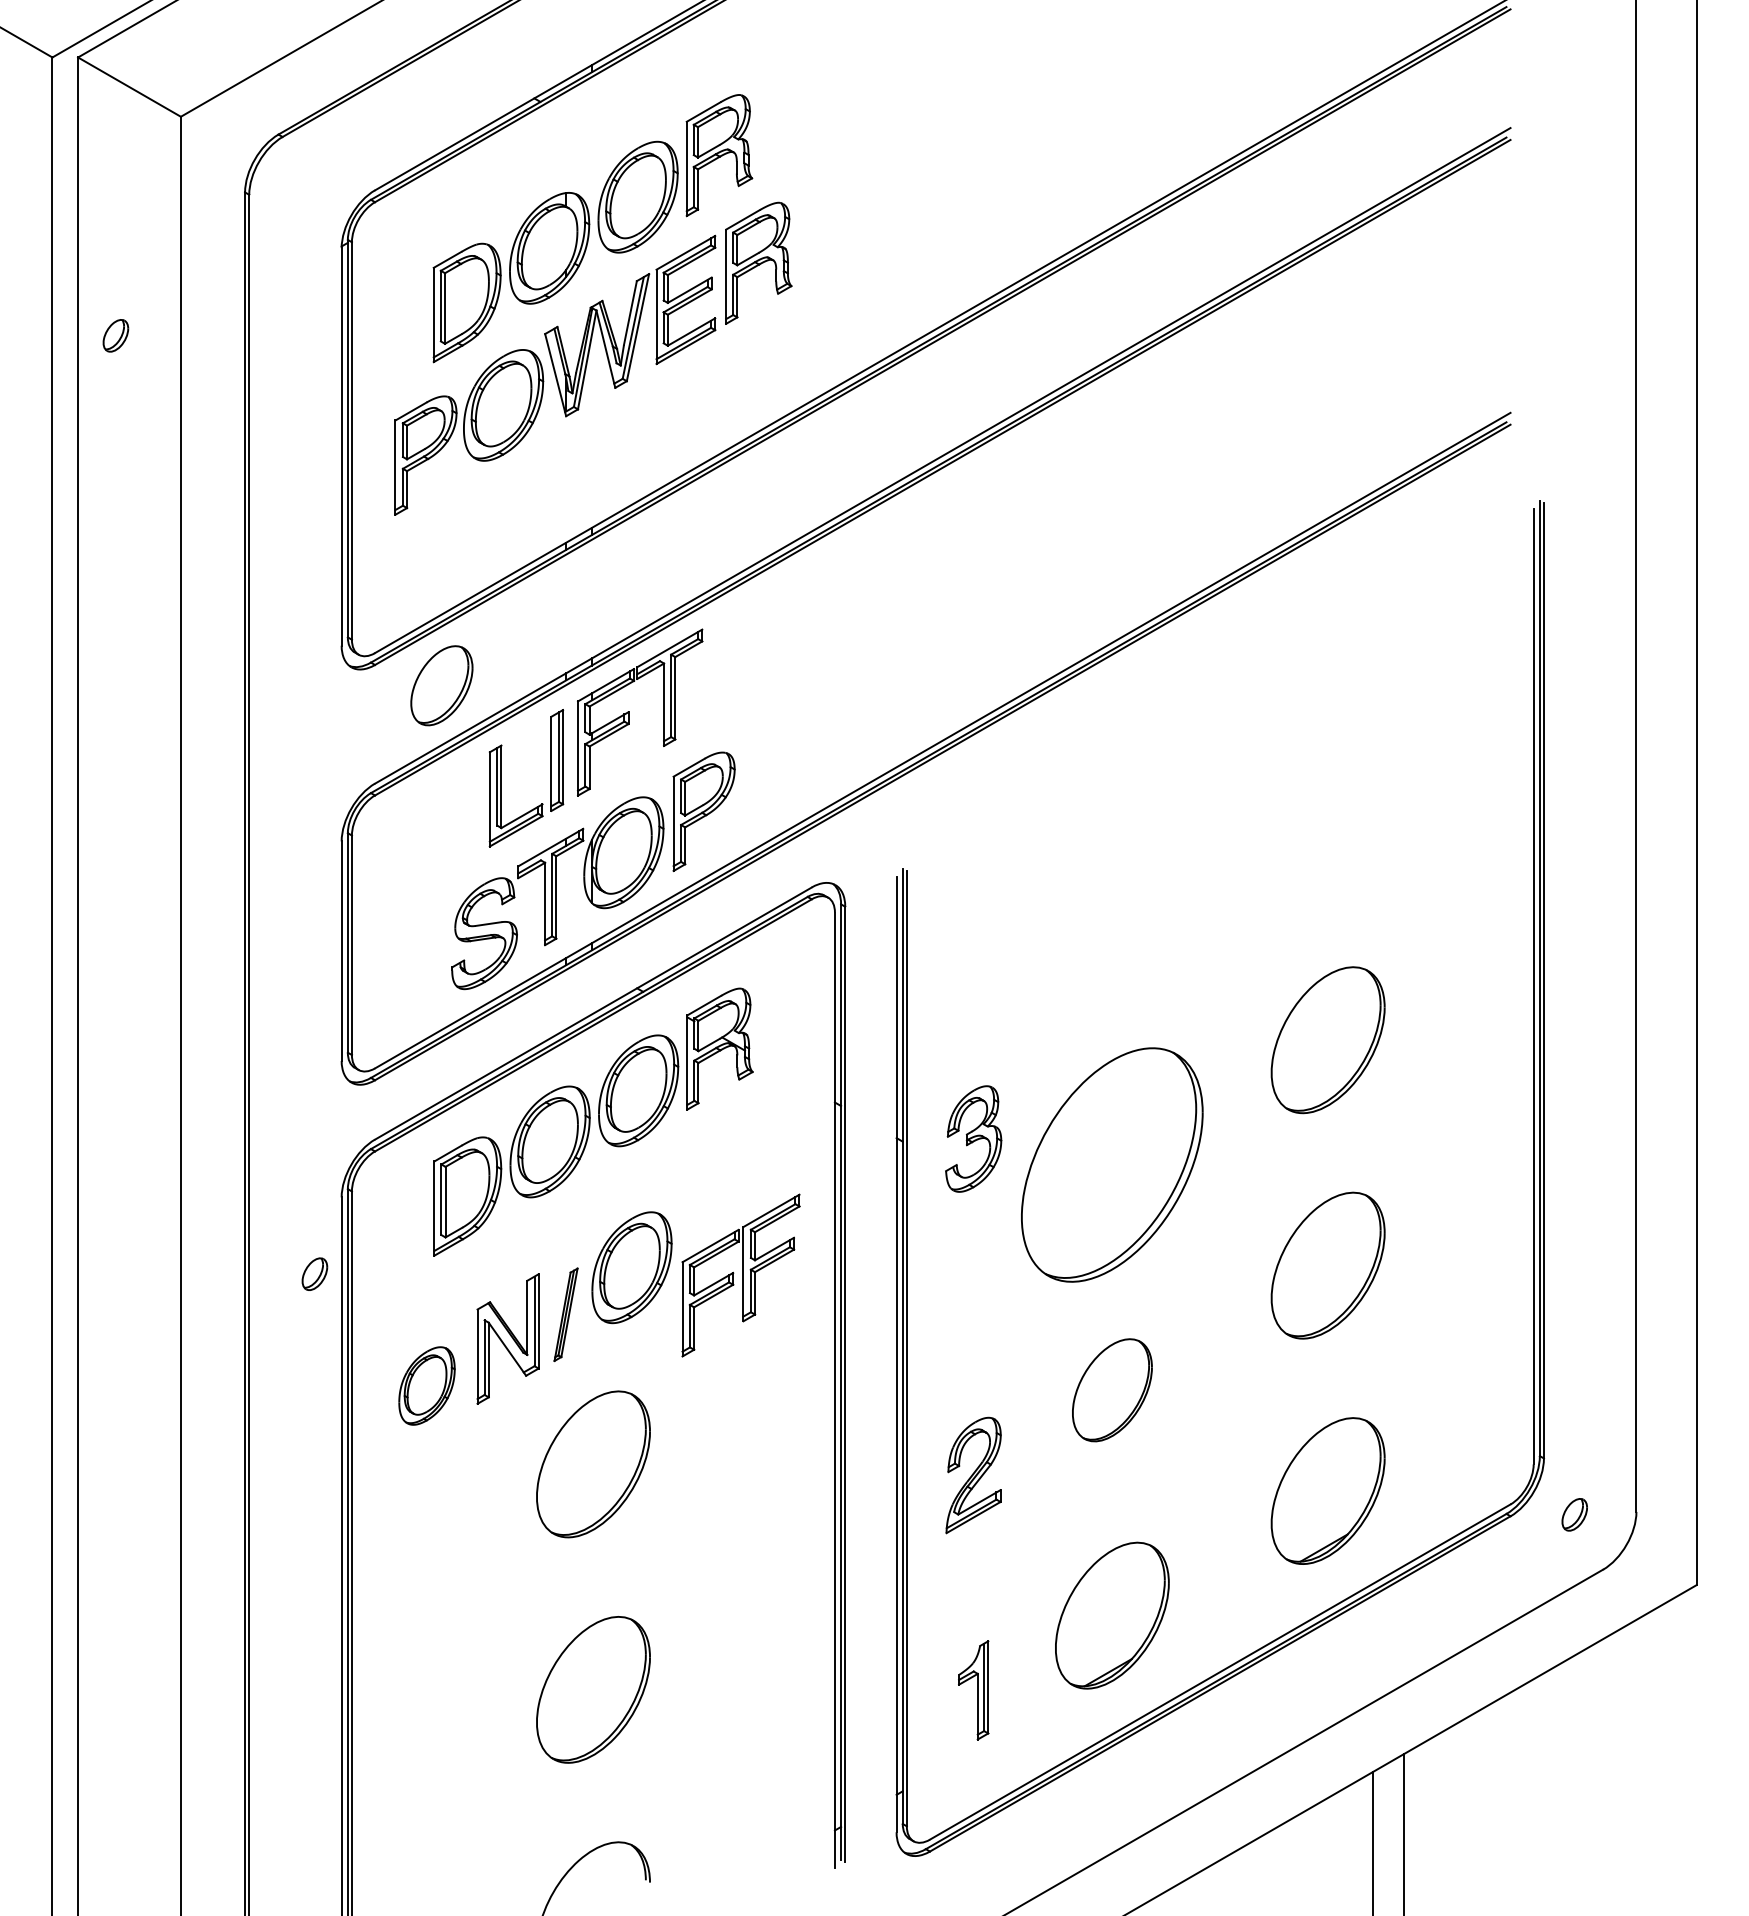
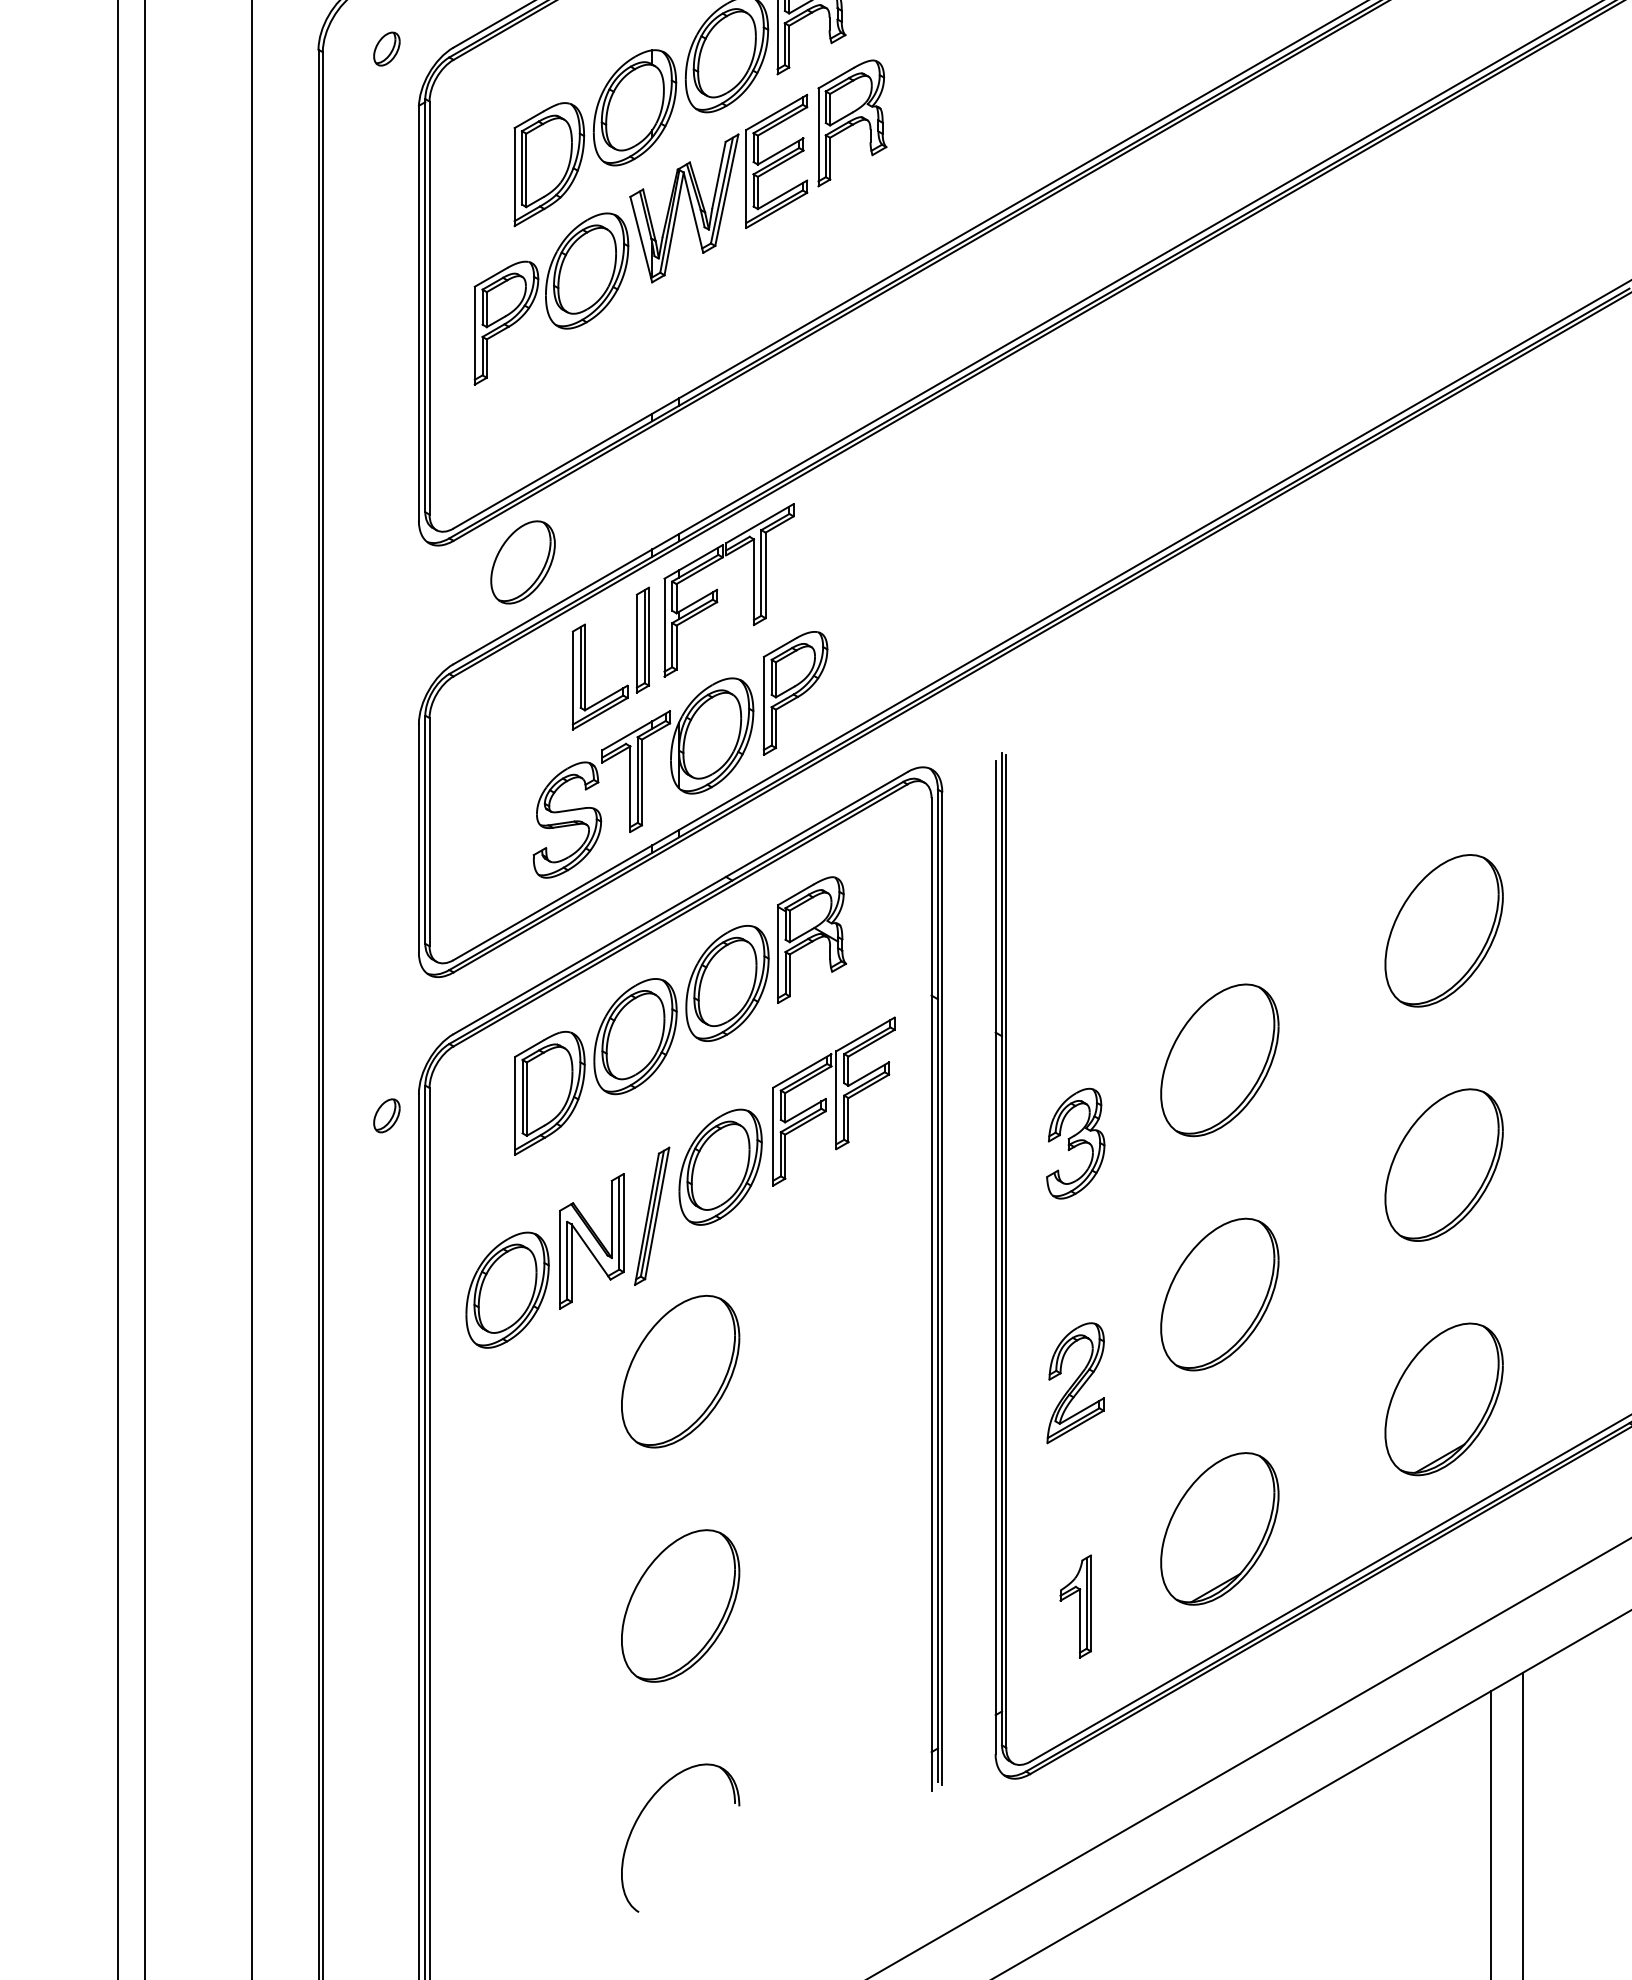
part: (115, 335) -> (386, 48), moved
part: (973, 1138) -> (1075, 1143), moved
part: (1112, 1164) -> (1220, 1060), size x0.62
part: (314, 1273) -> (386, 1115), moved
part: (740, 1275) -> (833, 1101), moved
part: (565, 1314) -> (651, 1215), size x1.43
part: (426, 1385) -> (507, 1289), size x1.43
part: (1112, 1390) -> (1220, 1294), size x1.43

